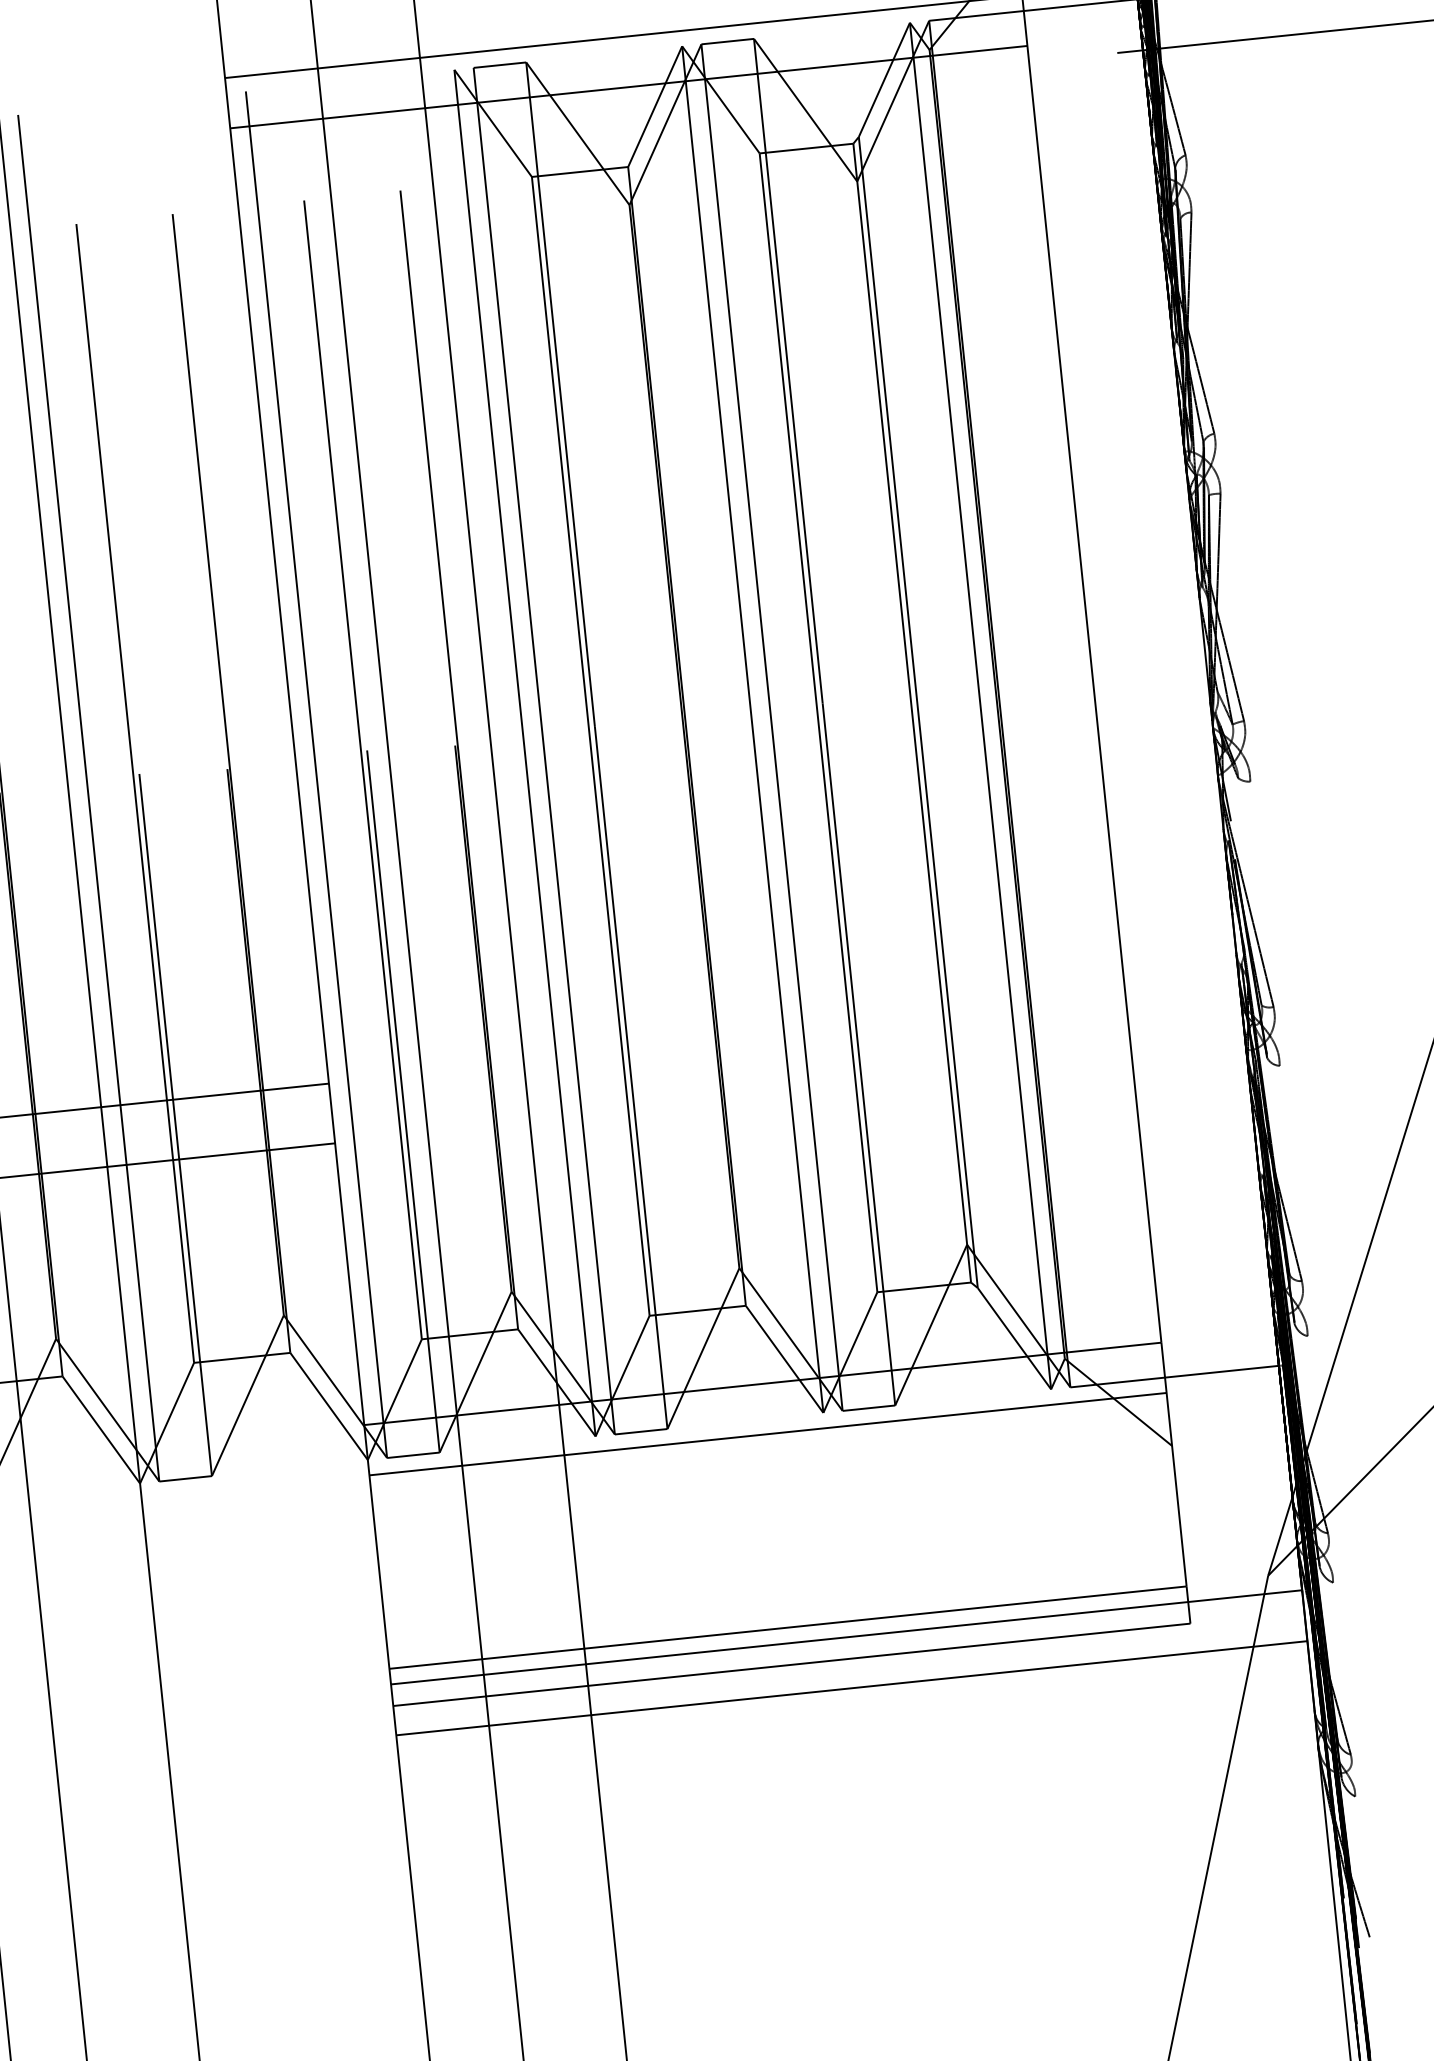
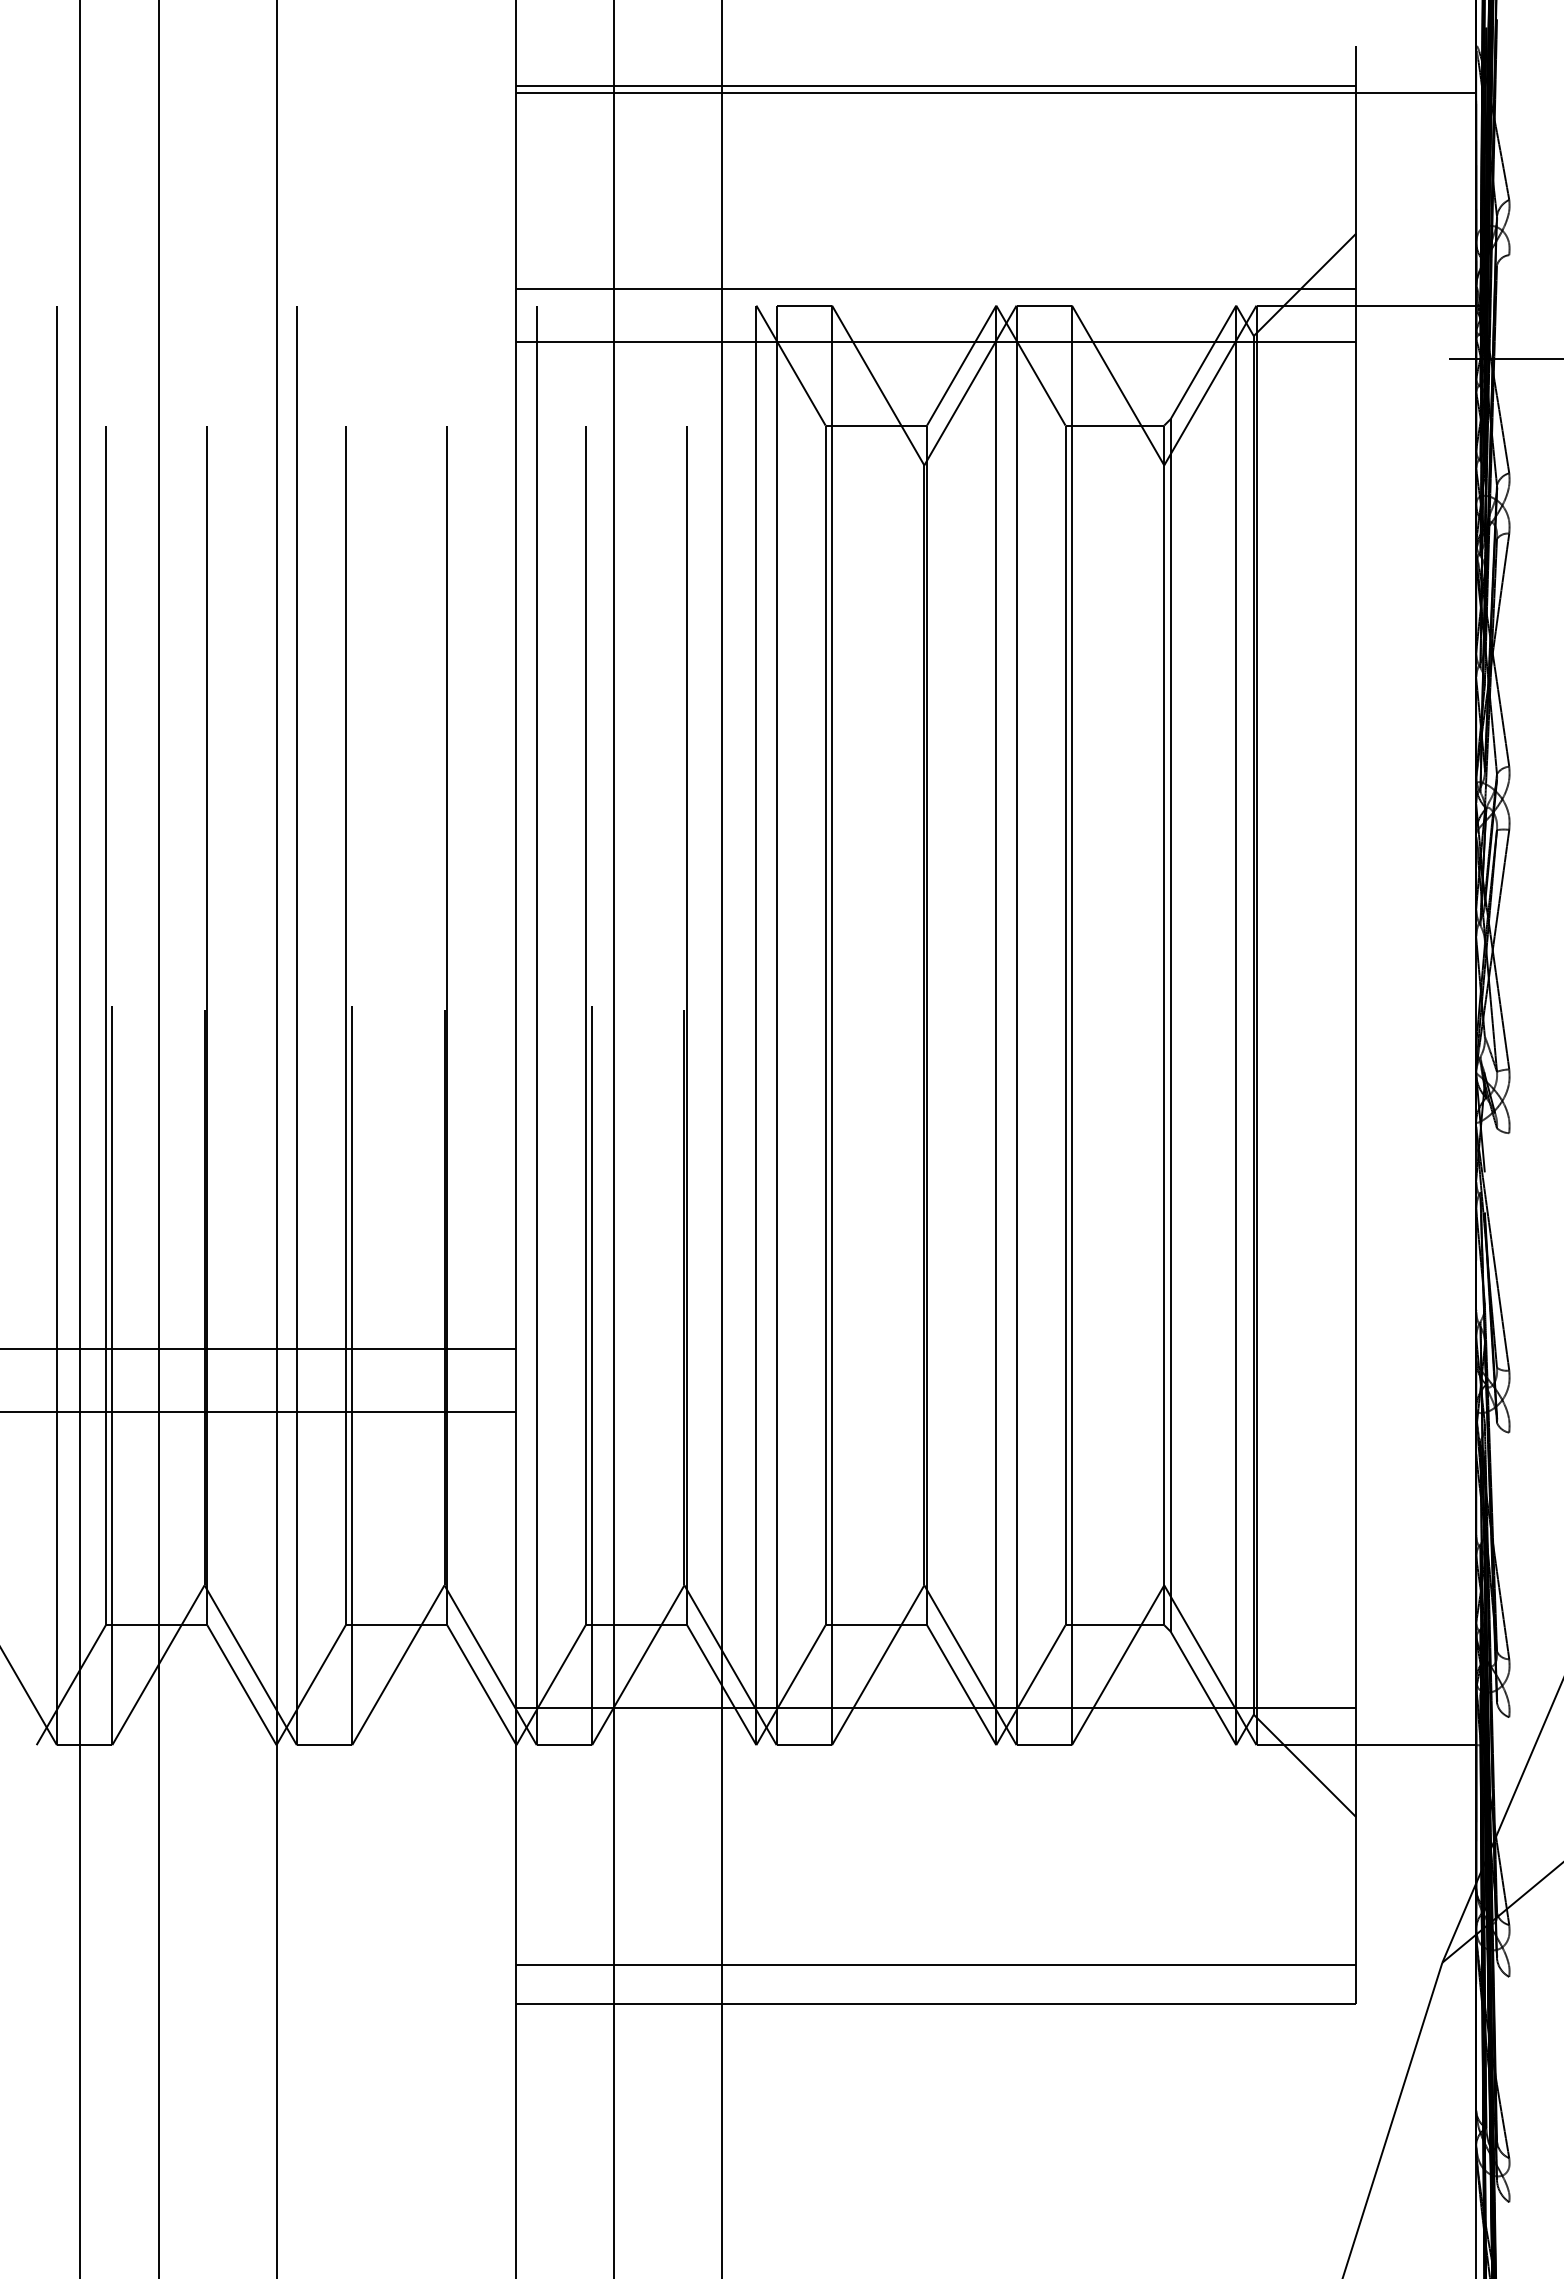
line: (768, 1434) -> (936, 1761), removed
line: (846, 1637) -> (996, 1981), removed
line: (852, 1688) -> (996, 2035), removed

